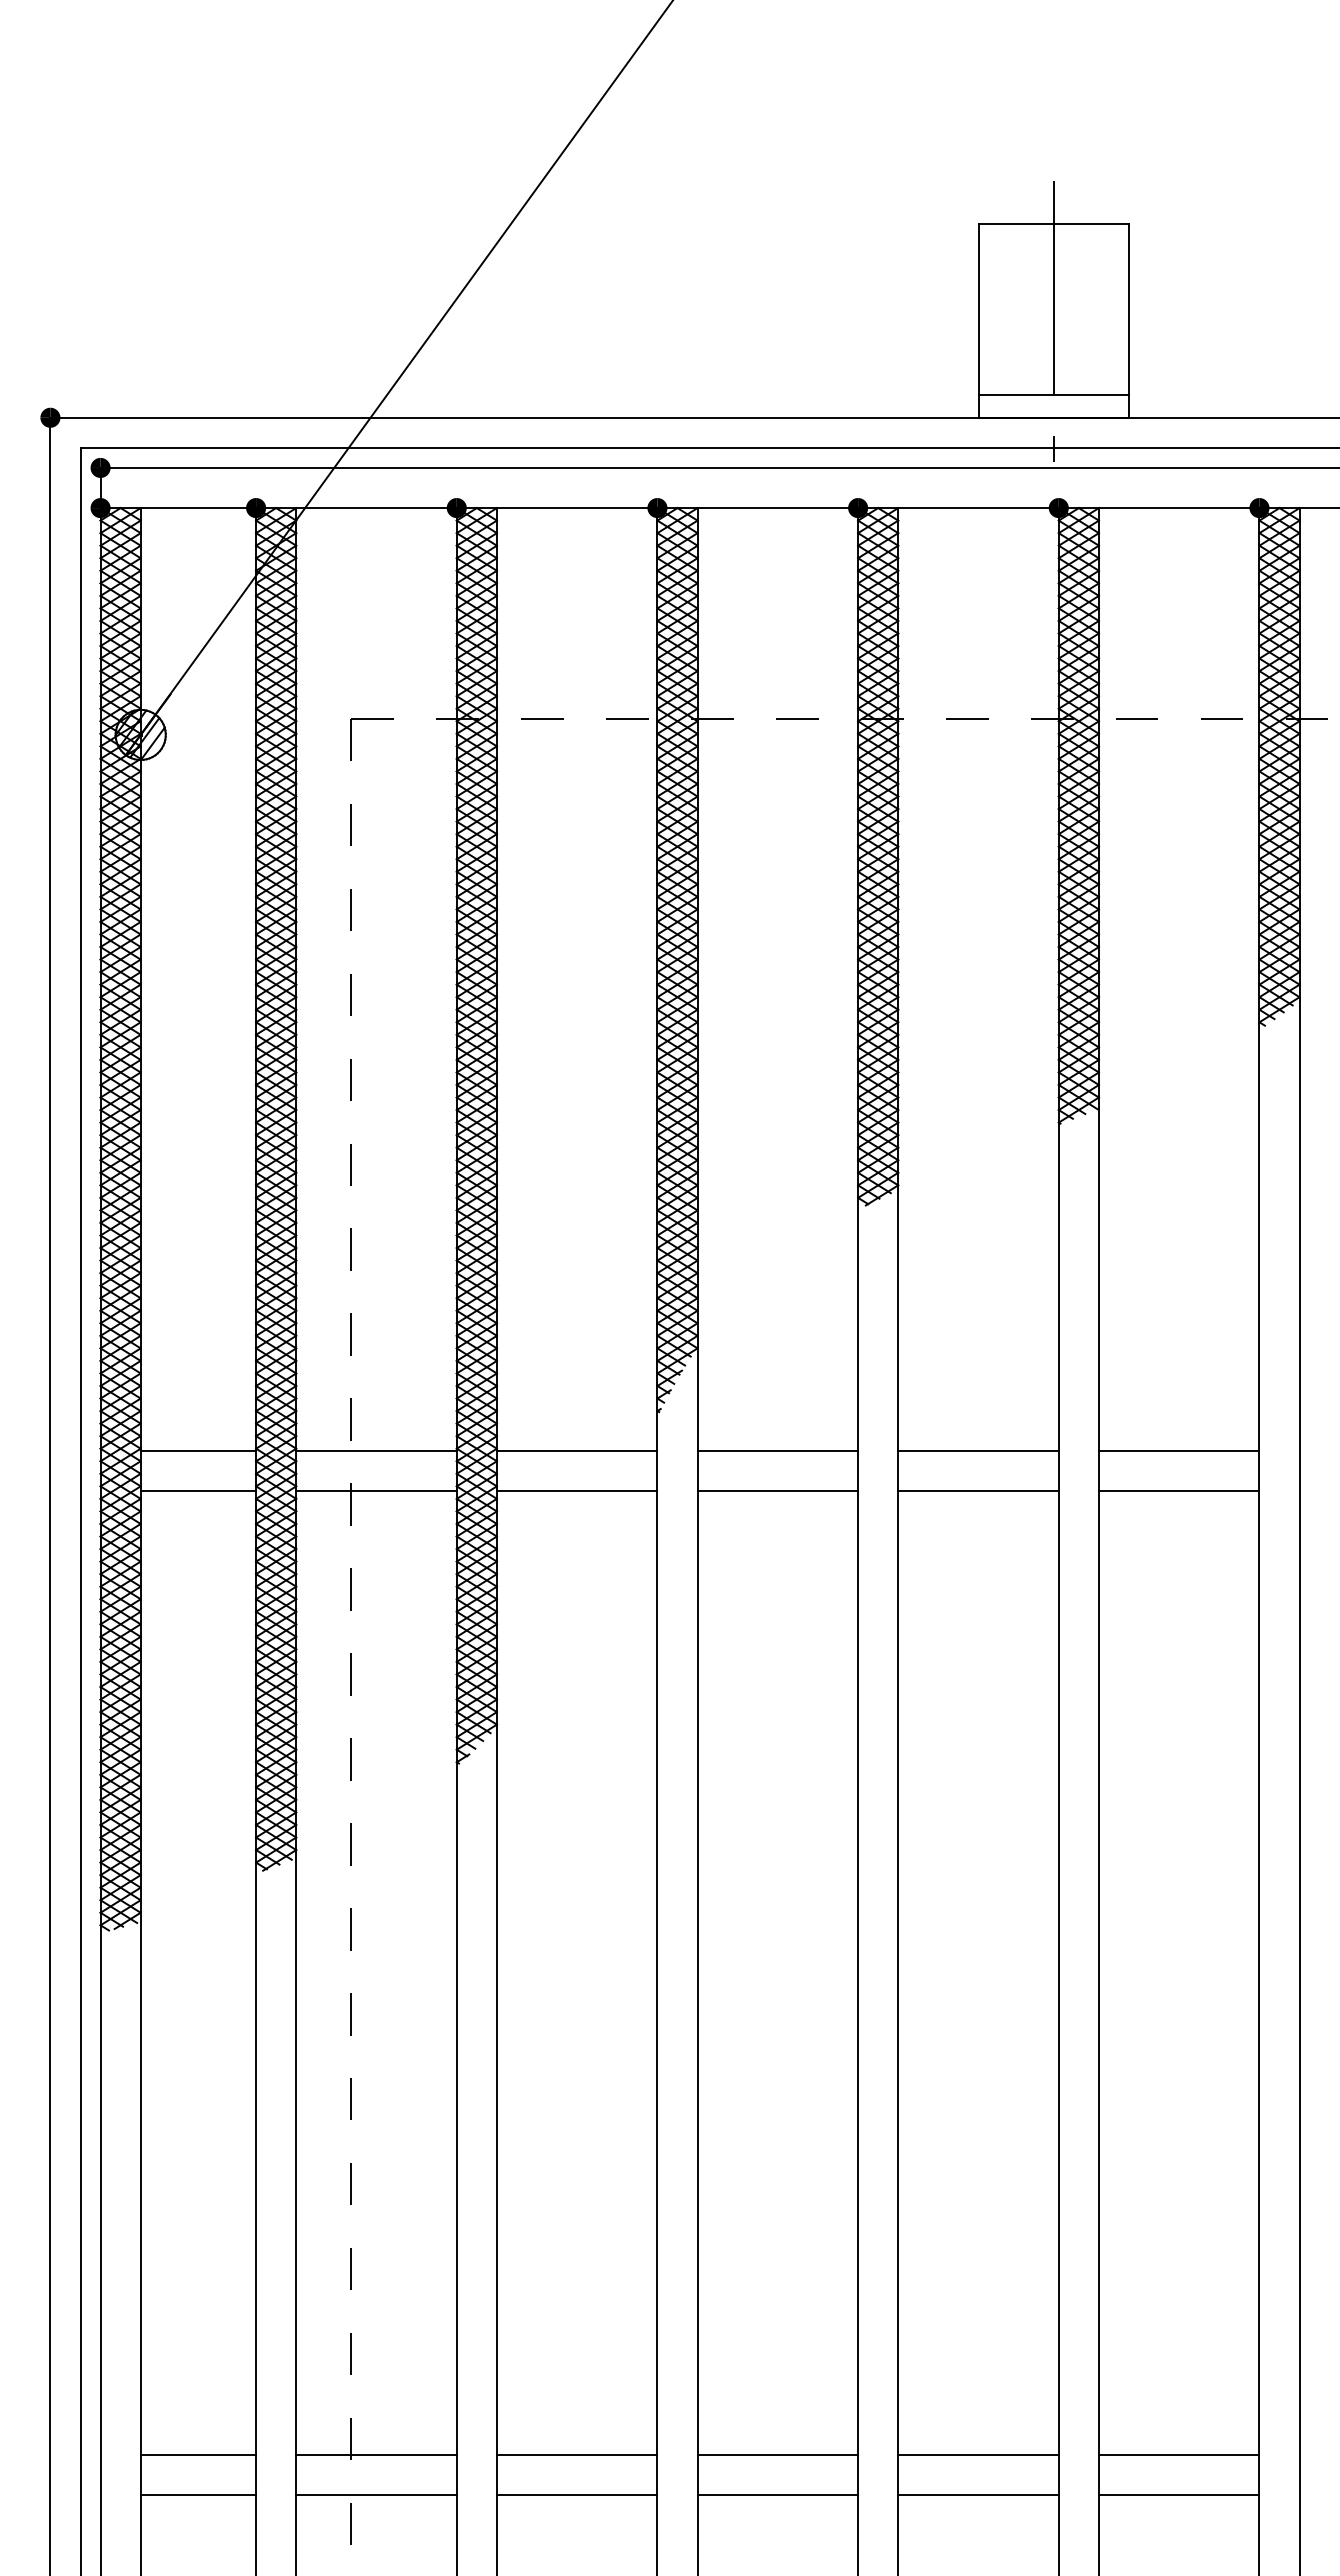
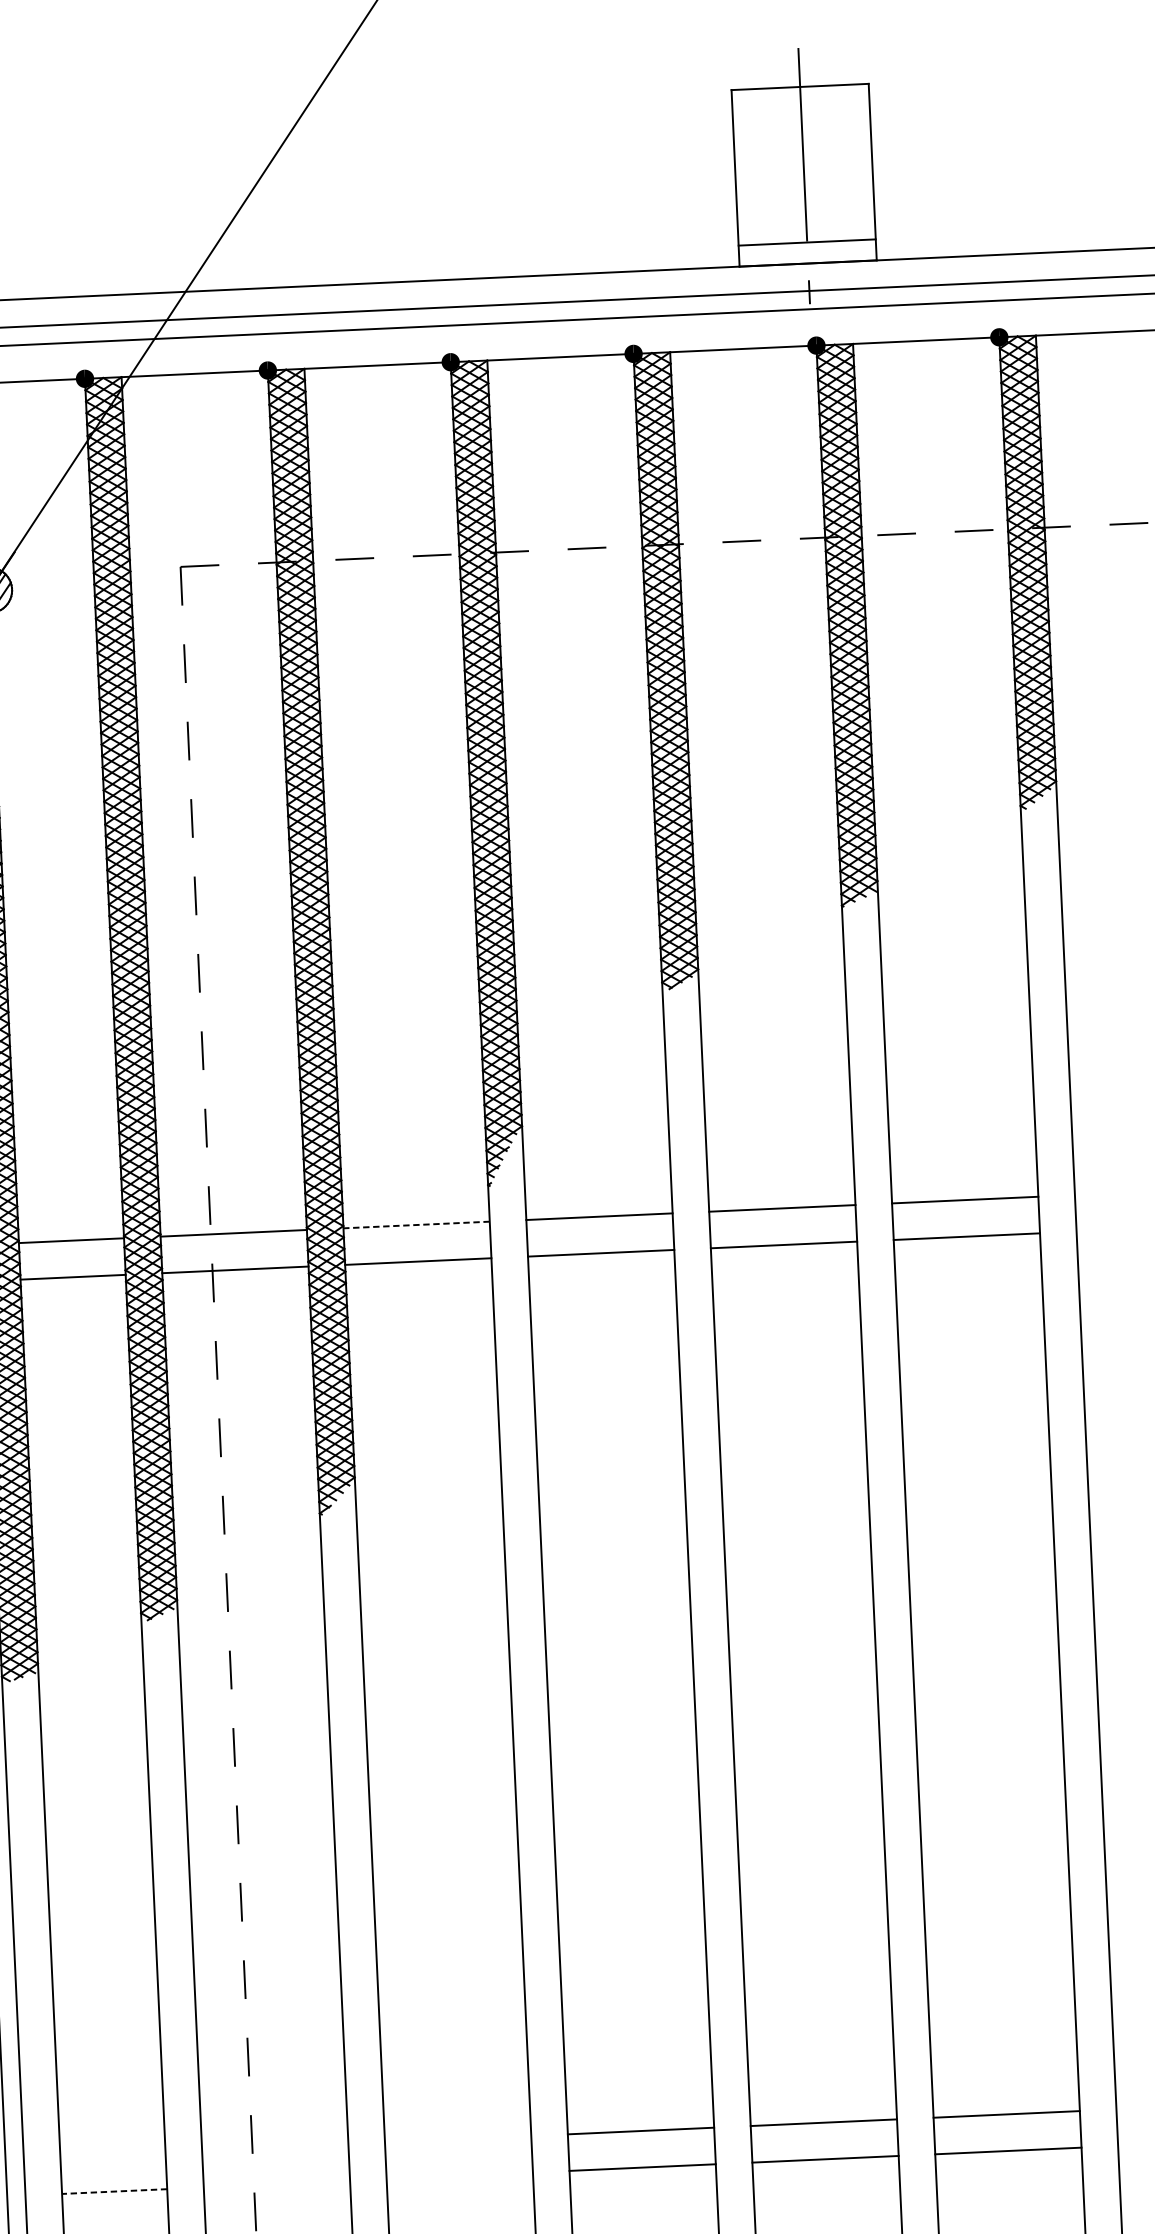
line: (576, 1451) -> (416, 1225), solid -> dashed
line: (198, 2454) -> (113, 2154), removed
line: (376, 2454) -> (275, 2147), removed
line: (576, 2454) -> (457, 2139), removed
line: (198, 2494) -> (114, 2191), solid -> dashed
line: (376, 2494) -> (276, 2184), removed
line: (576, 2494) -> (459, 2175), removed

